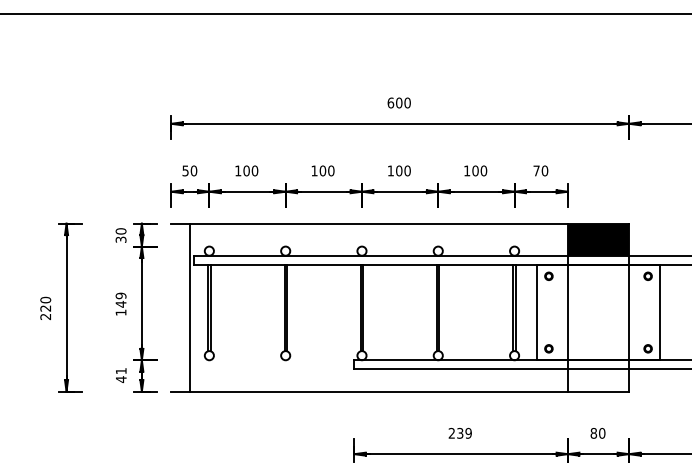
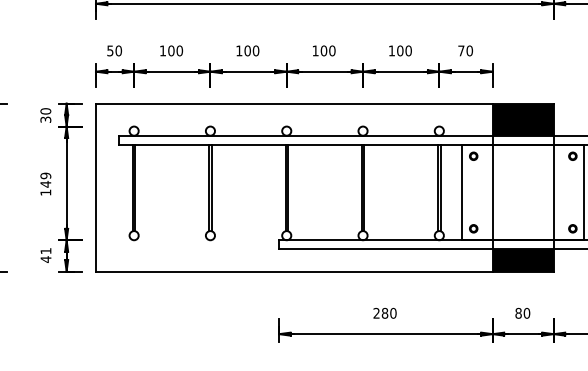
line: (190, 307) -> (96, 187), moved
fill: (598, 380) -> (523, 260), added
text: (464, 433) -> (389, 313), 239 -> 280

